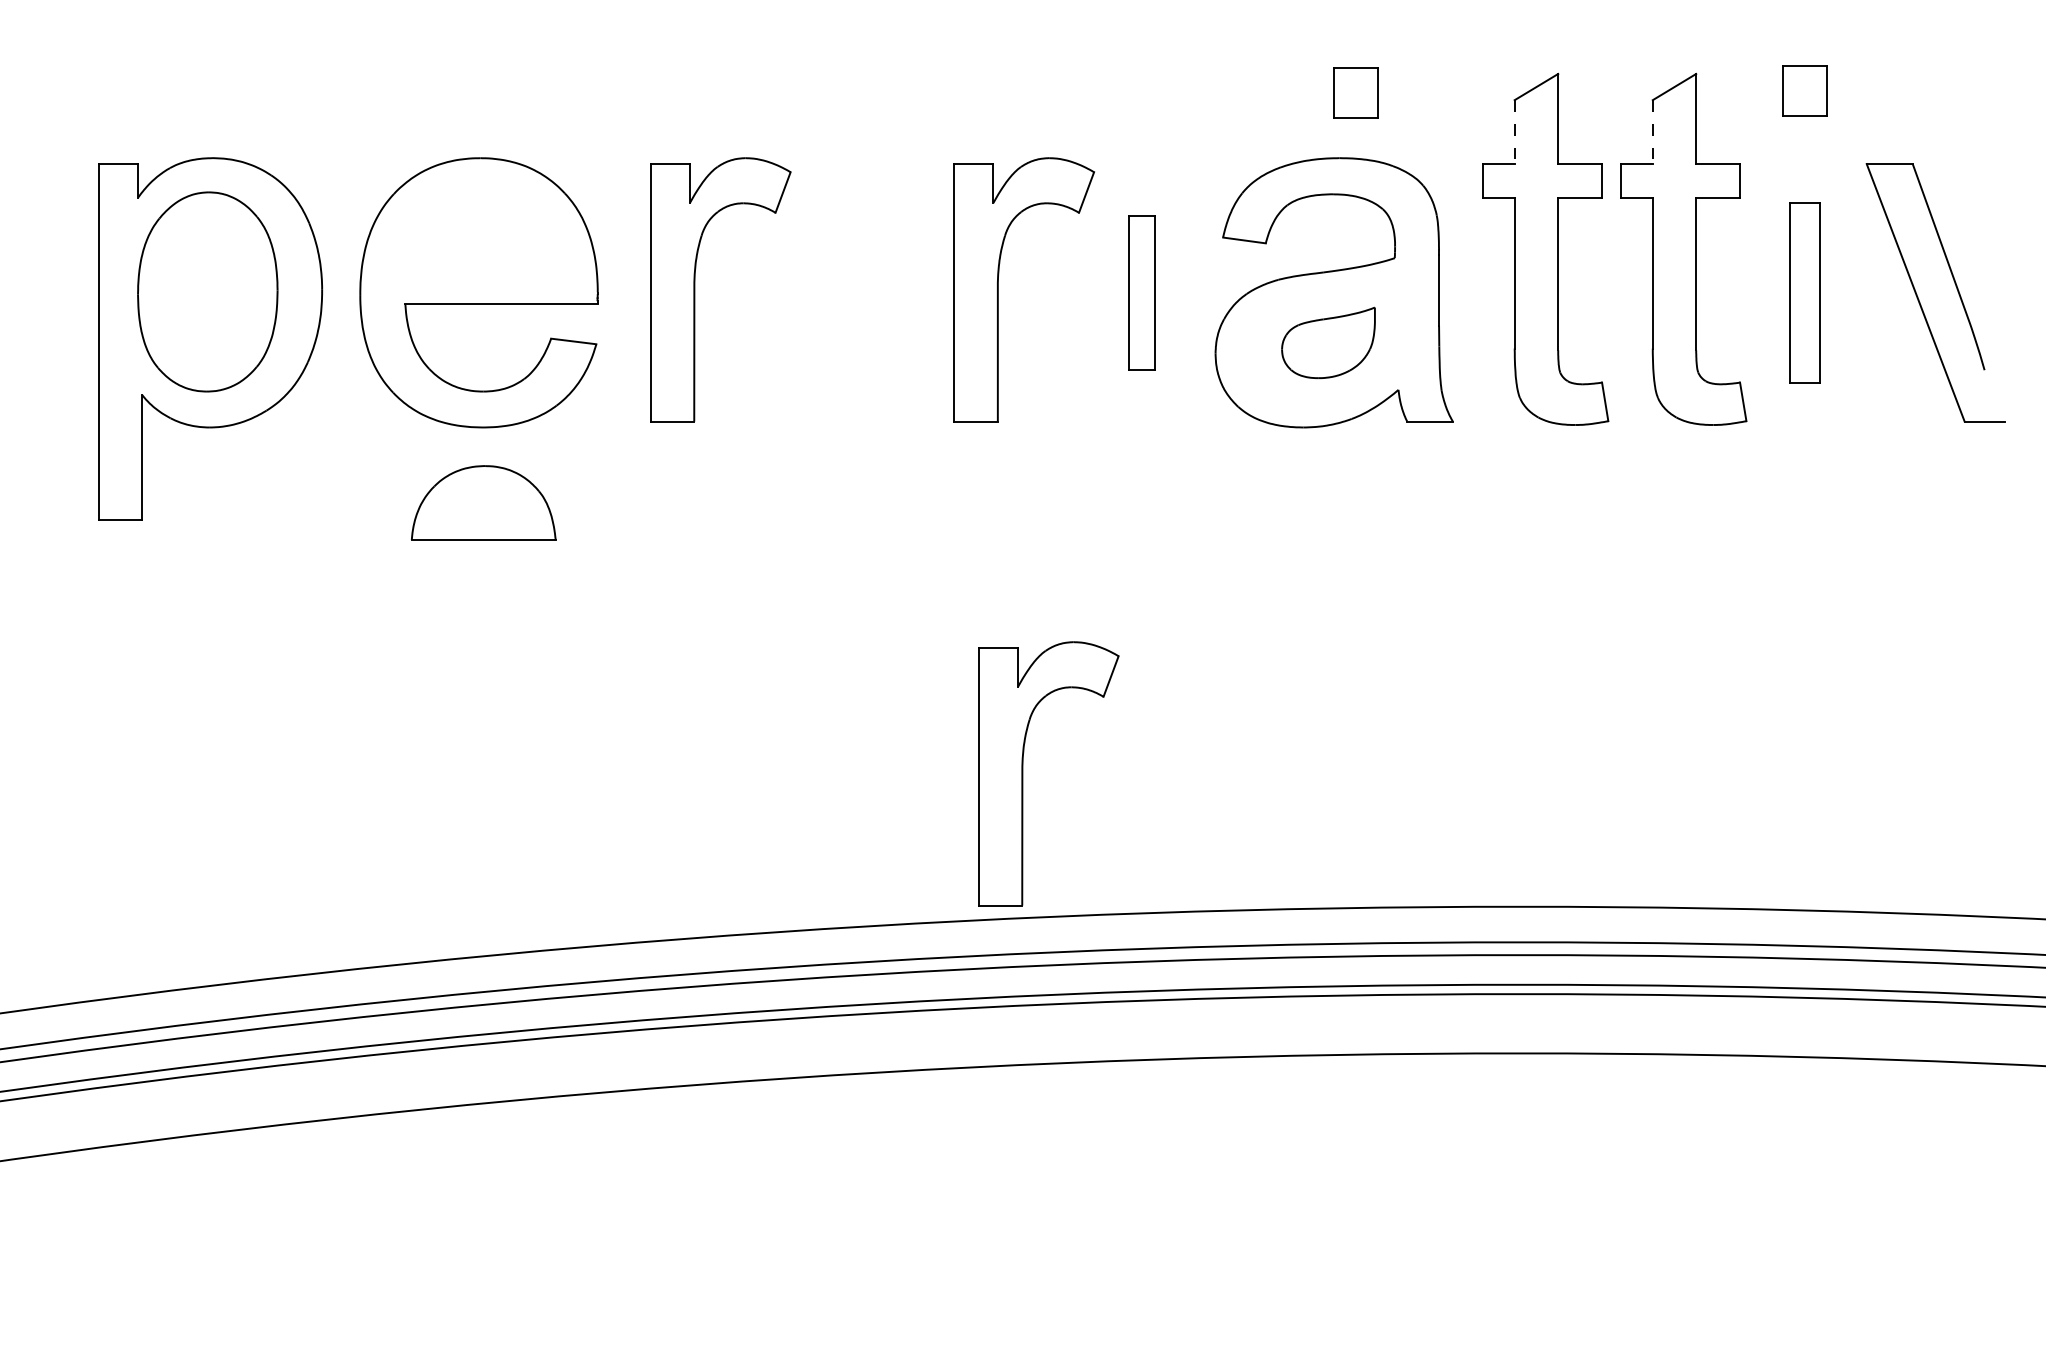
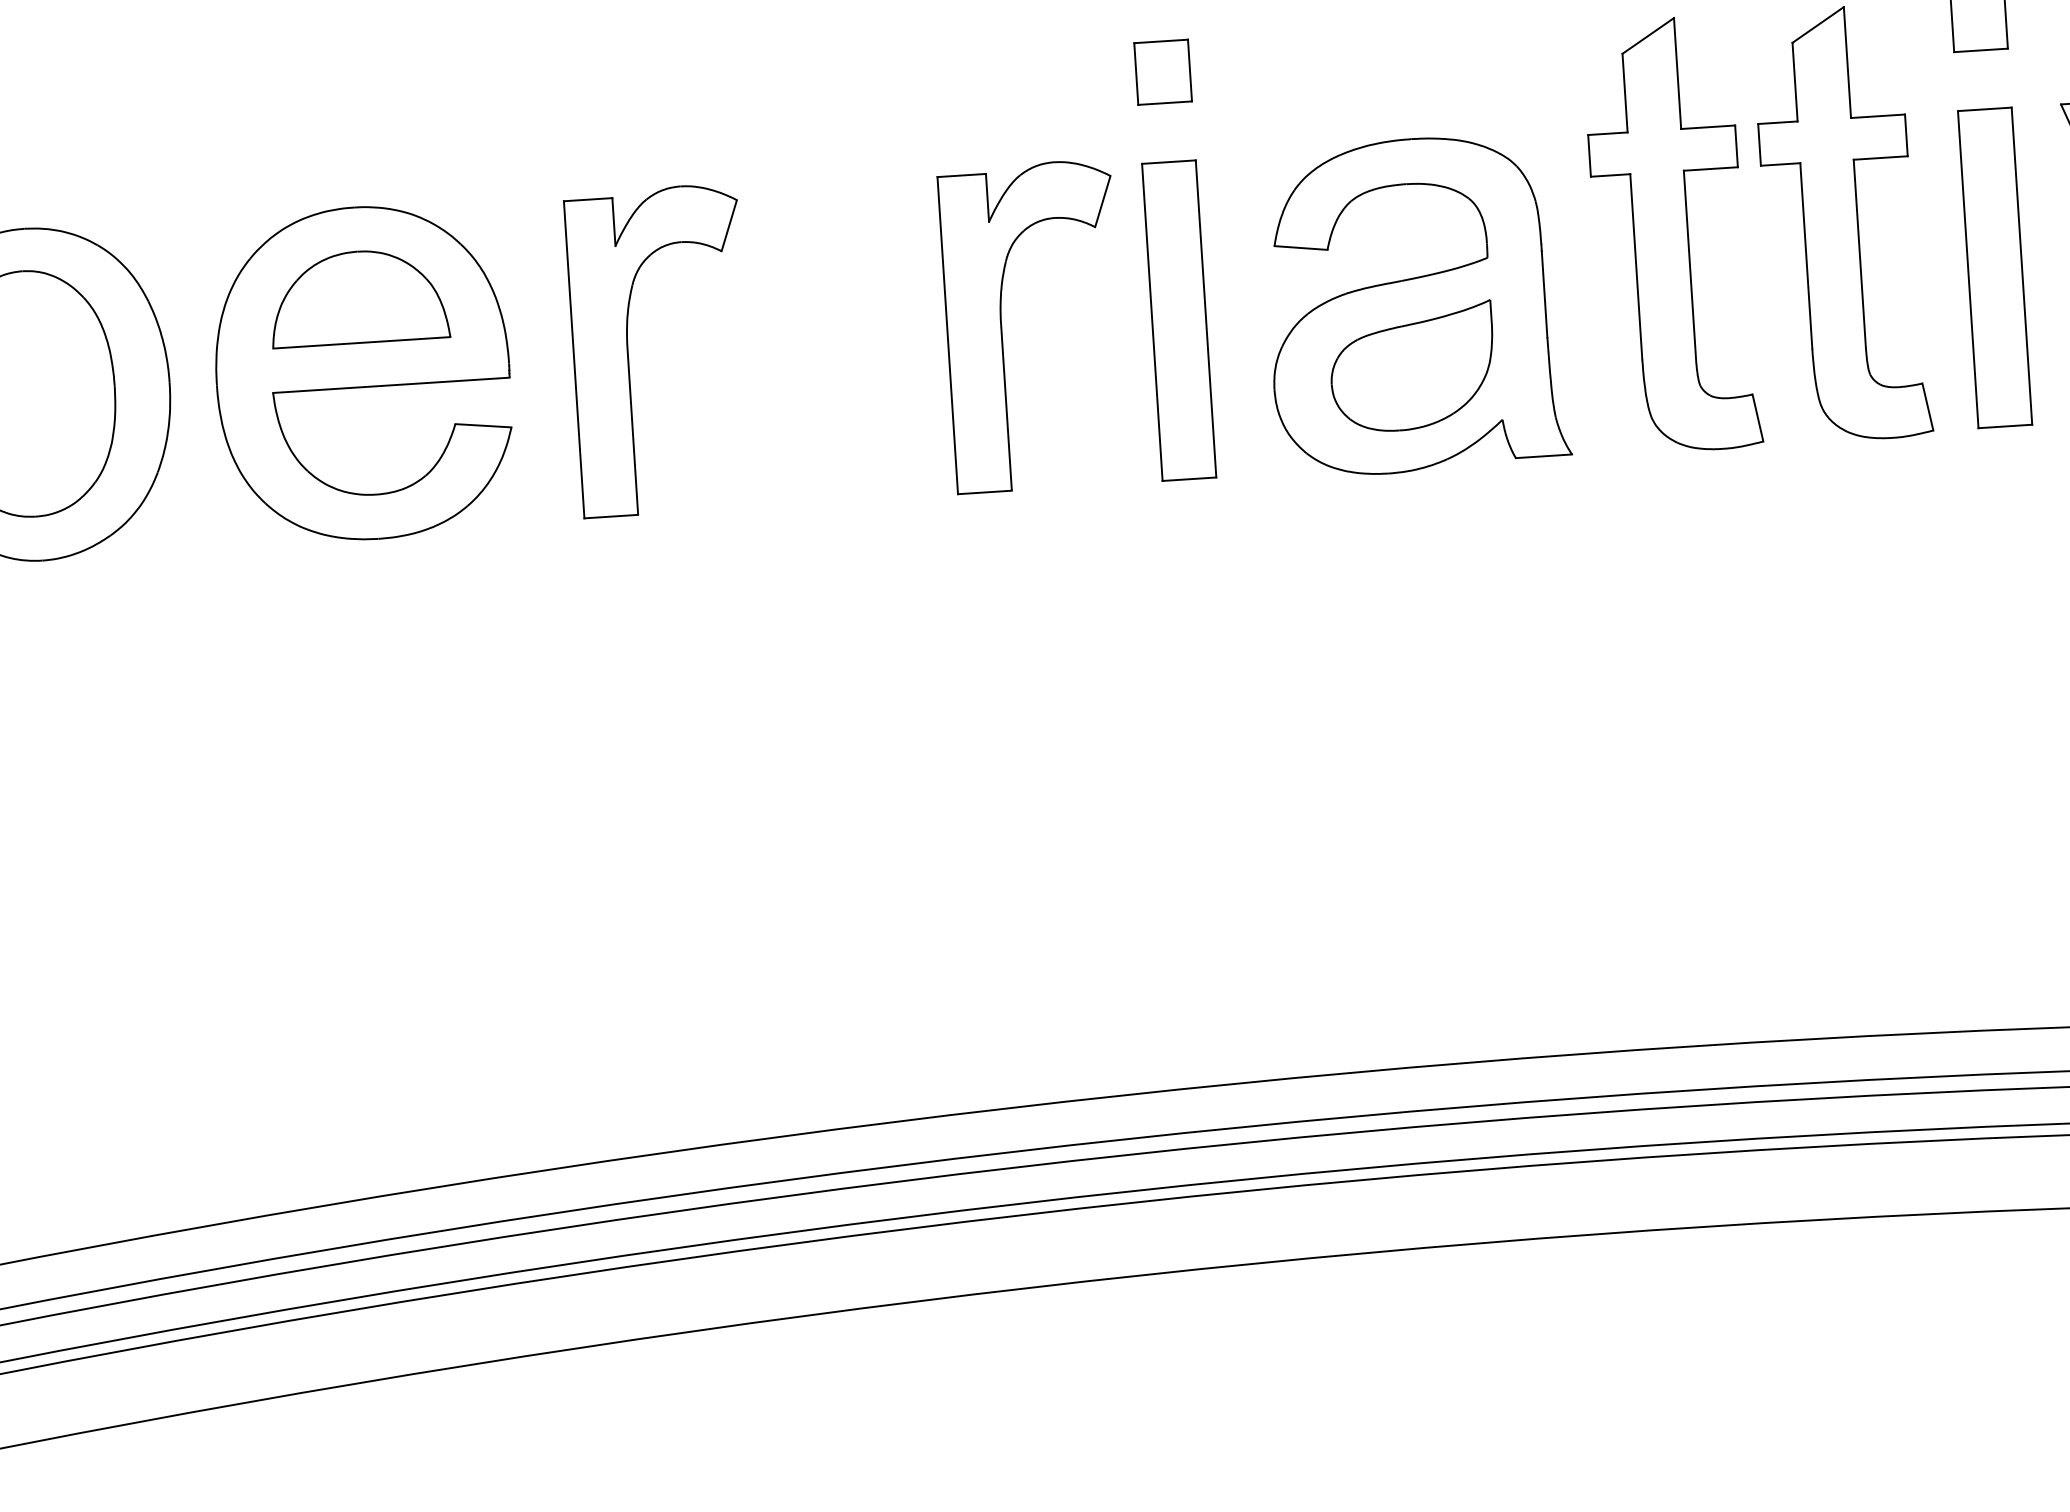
part: (1355, 92) -> (1162, 71), moved
line: (1514, 132) -> (1624, 93), dashed -> solid
line: (1652, 132) -> (1794, 82), dashed -> solid
part: (1141, 292) -> (1178, 320), size x1.67
part: (1804, 292) -> (1994, 267), size x1.43
part: (1328, 342) -> (1412, 366), size x1.43
part: (483, 502) -> (358, 296), moved
part: (1023, 773) -> (1071, 921), removed

